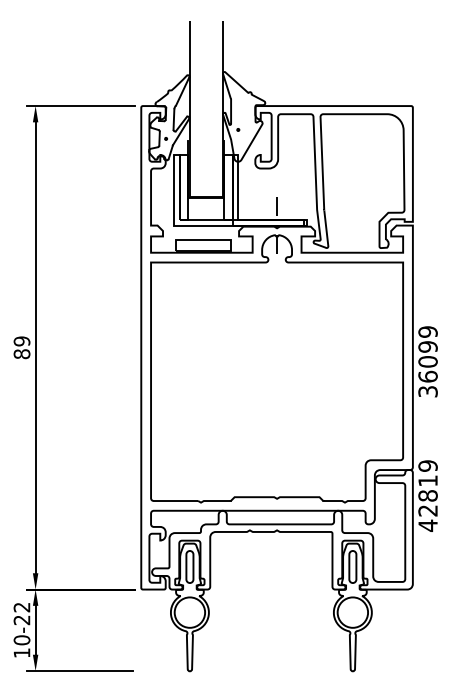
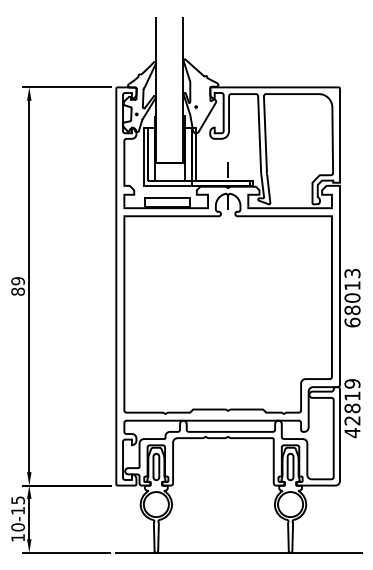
text: (428, 361) -> (352, 297), 36099 -> 68013
text: (21, 613) -> (17, 505), 10-22 -> 10-15
line: (289, 670) -> (238, 552), added

